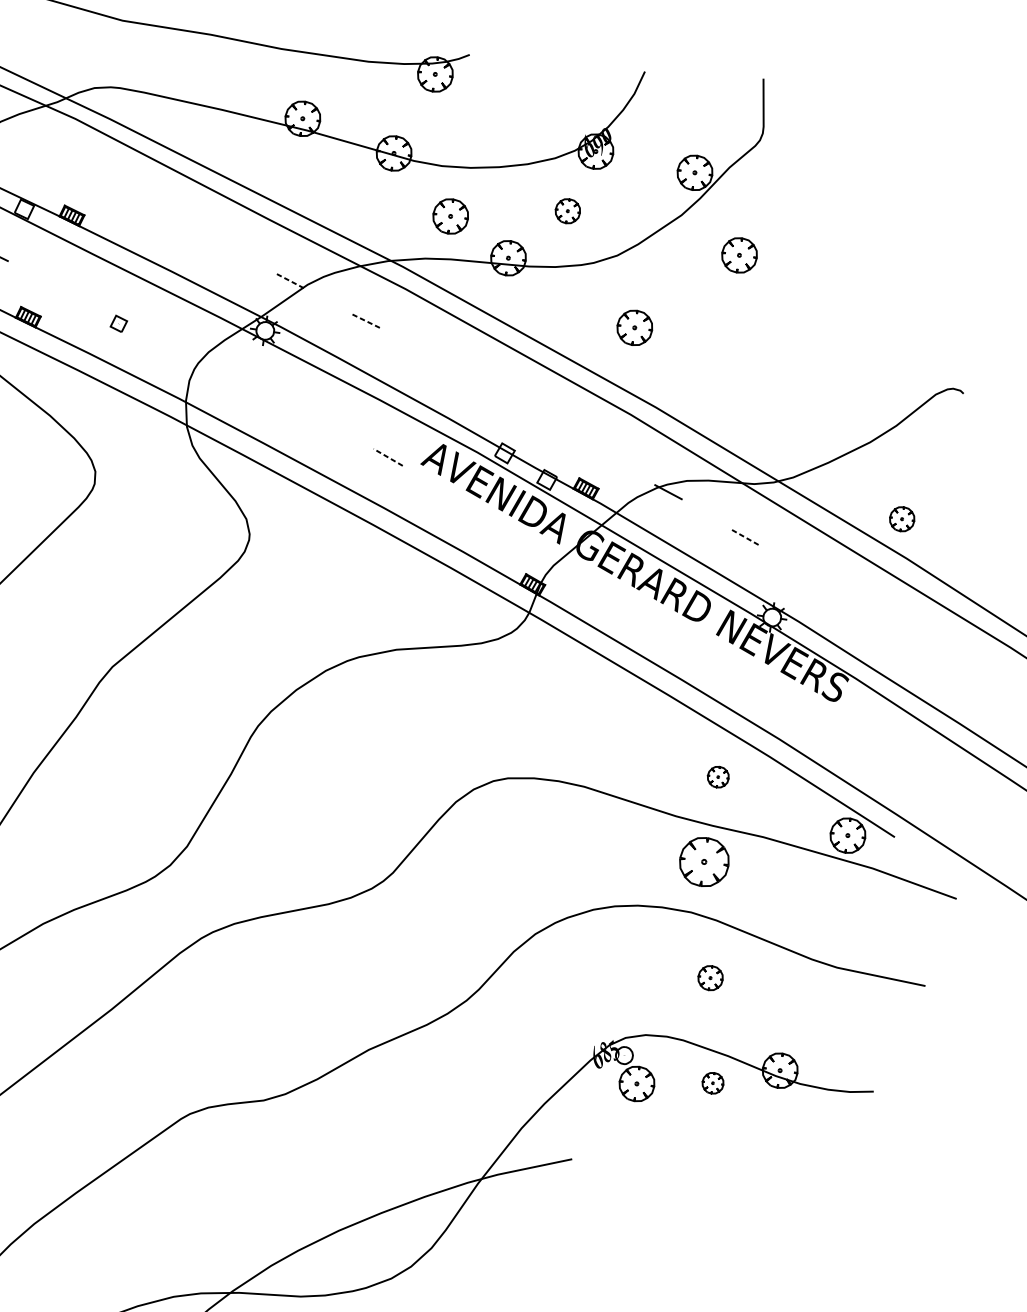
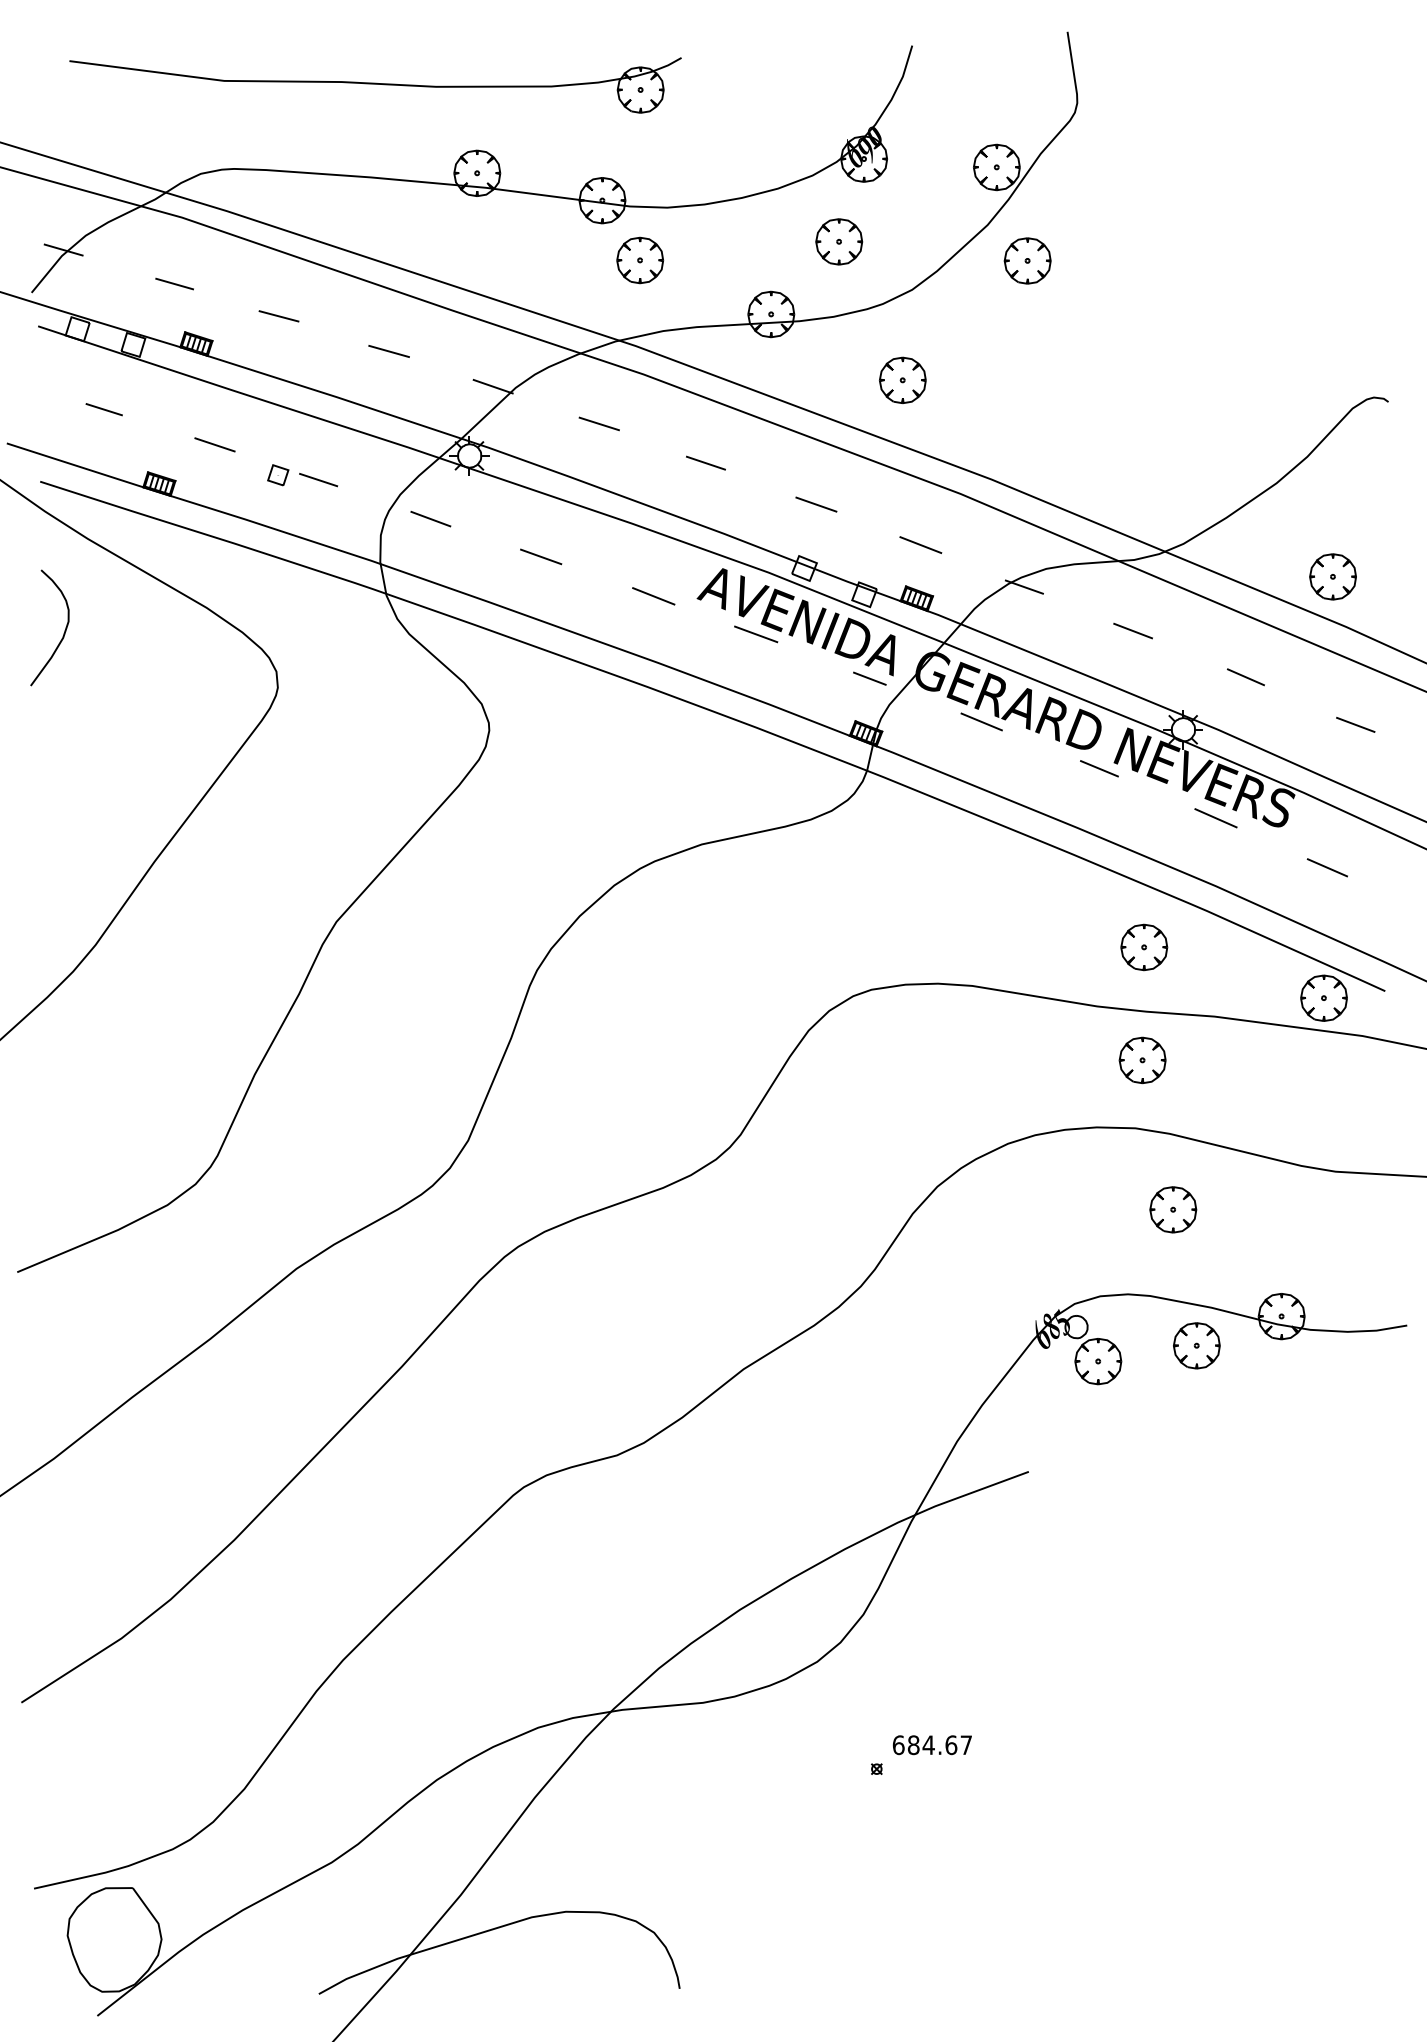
line: (62, 167) -> (174, 283), added
line: (136, 204) -> (278, 316), added
part: (568, 210) -> (839, 241), size x1.43
part: (450, 216) -> (640, 260), moved
line: (215, 243) -> (388, 351), added
part: (739, 255) -> (1027, 260), moved
line: (291, 281) -> (493, 386), dashed -> solid
line: (74, 293) -> (214, 444), added
line: (366, 321) -> (599, 423), dashed -> solid
part: (634, 327) -> (902, 379), moved
line: (148, 331) -> (318, 479), added
line: (442, 362) -> (705, 462), added
line: (228, 373) -> (430, 518), added
line: (521, 406) -> (816, 504), added
line: (308, 414) -> (541, 556), added
line: (594, 449) -> (920, 545), added
line: (387, 457) -> (653, 596), dashed -> solid
line: (461, 497) -> (756, 634), added
part: (901, 518) -> (1332, 576), size x1.43
line: (745, 537) -> (1133, 631), dashed -> solid
line: (541, 543) -> (869, 678), added
line: (824, 585) -> (1245, 677), added
line: (621, 588) -> (981, 721), added
line: (902, 632) -> (1355, 724), added
line: (704, 637) -> (1099, 768), added
line: (786, 688) -> (1215, 818), added
line: (865, 737) -> (1327, 867), added
part: (718, 777) -> (1144, 947), size x1.67
part: (704, 862) -> (1142, 1060), size x0.71
part: (710, 977) -> (1173, 1209), size x1.43
part: (712, 1082) -> (1196, 1345), size x1.67

